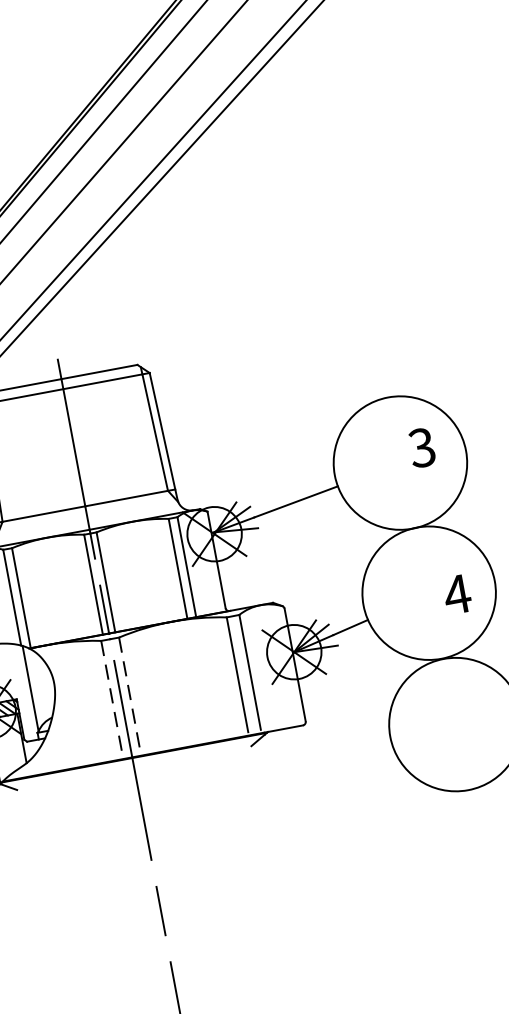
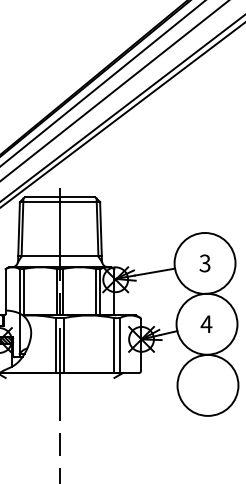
text: (420, 448) -> (204, 263), moved
text: (456, 593) -> (206, 323), moved
line: (130, 694) -> (64, 344), dashed -> solid
line: (111, 697) -> (55, 344), dashed -> solid

